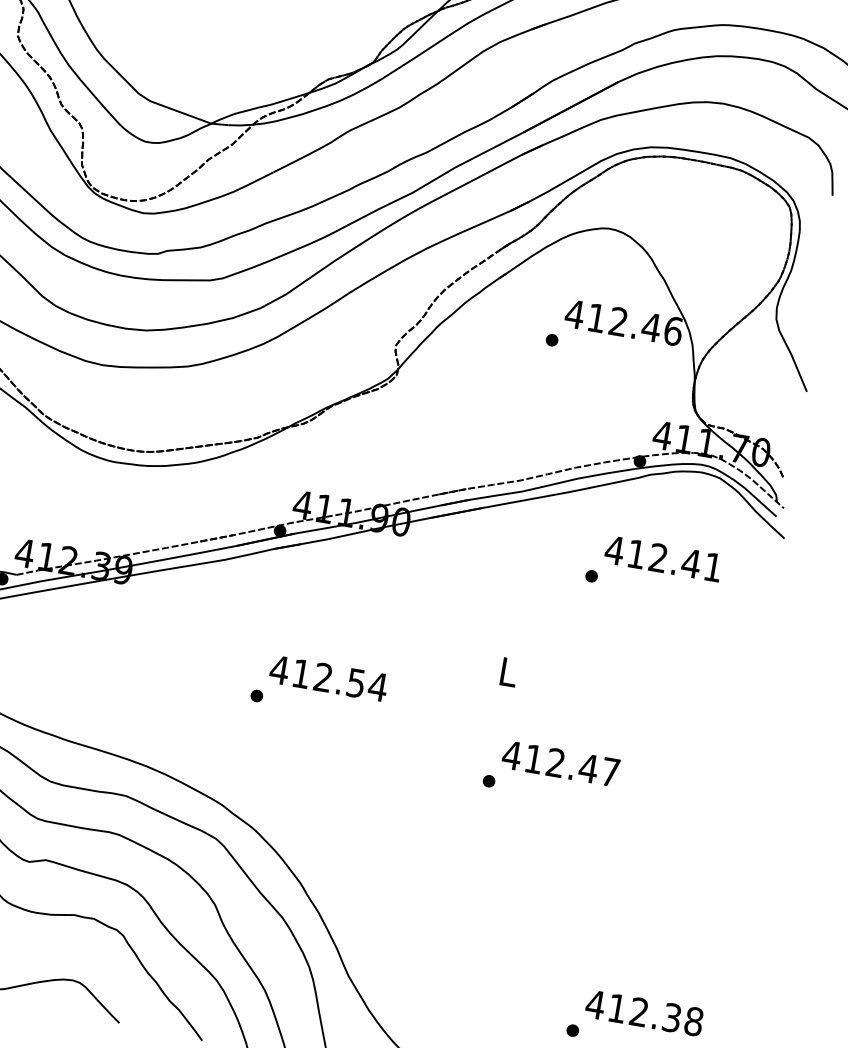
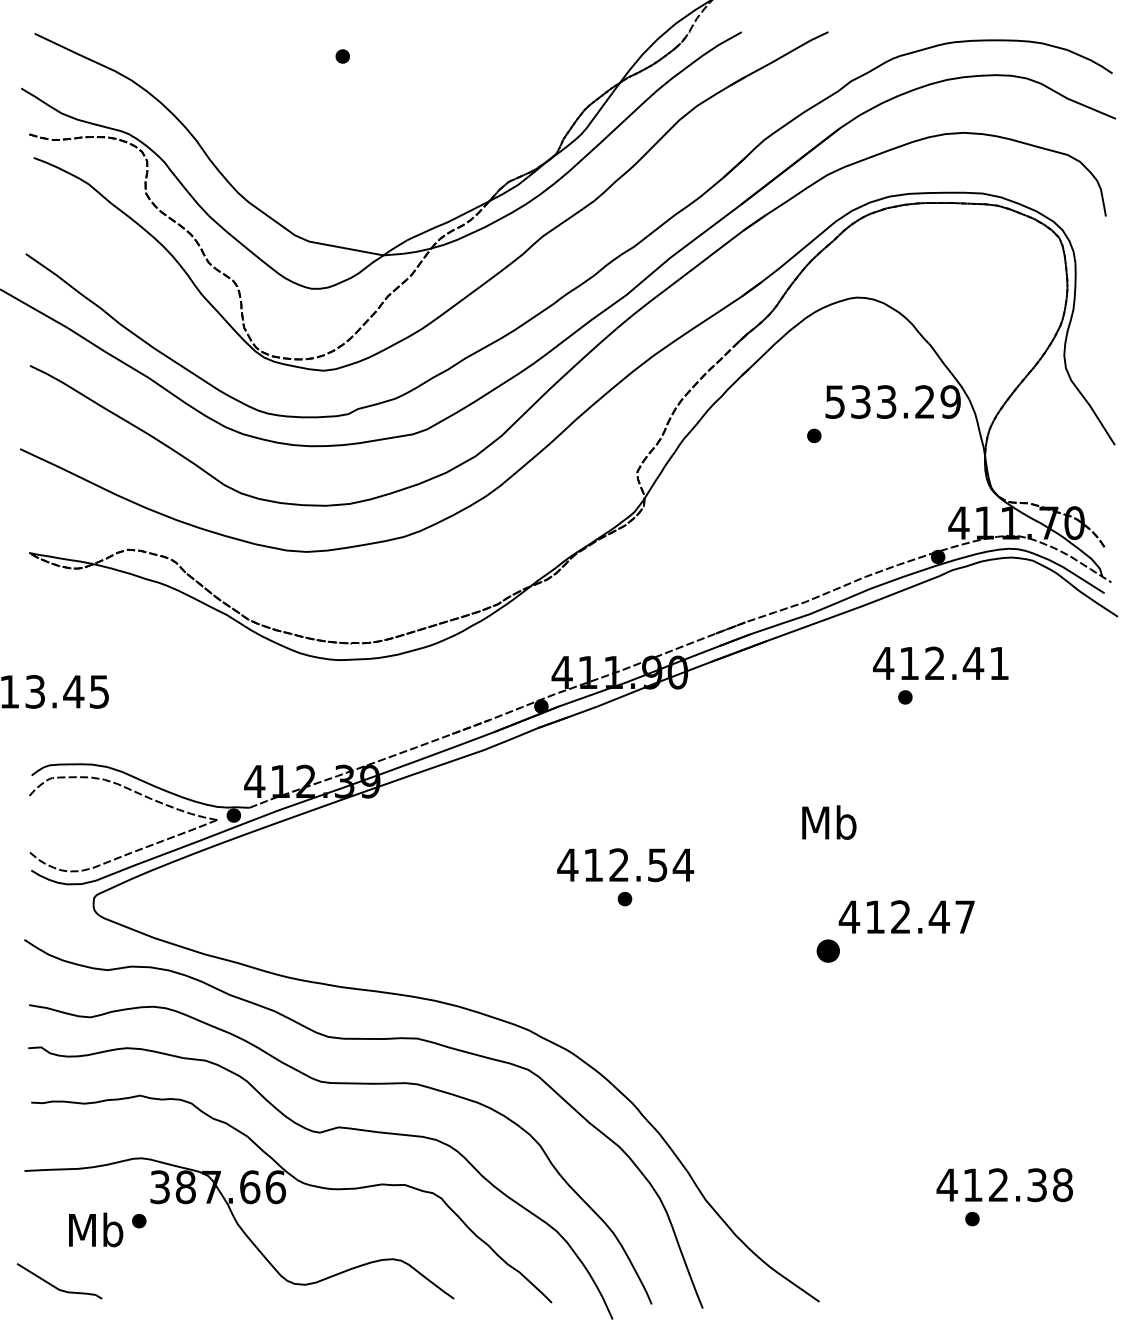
text: (623, 322) -> (892, 401), 412.46 -> 533.29
text: (663, 557) -> (940, 662), moved
text: (508, 671) -> (829, 822), L -> Mb
part: (256, 695) -> (624, 898), moved
part: (489, 780) -> (828, 950), size x1.6
text: (644, 1013) -> (1004, 1185), moved

